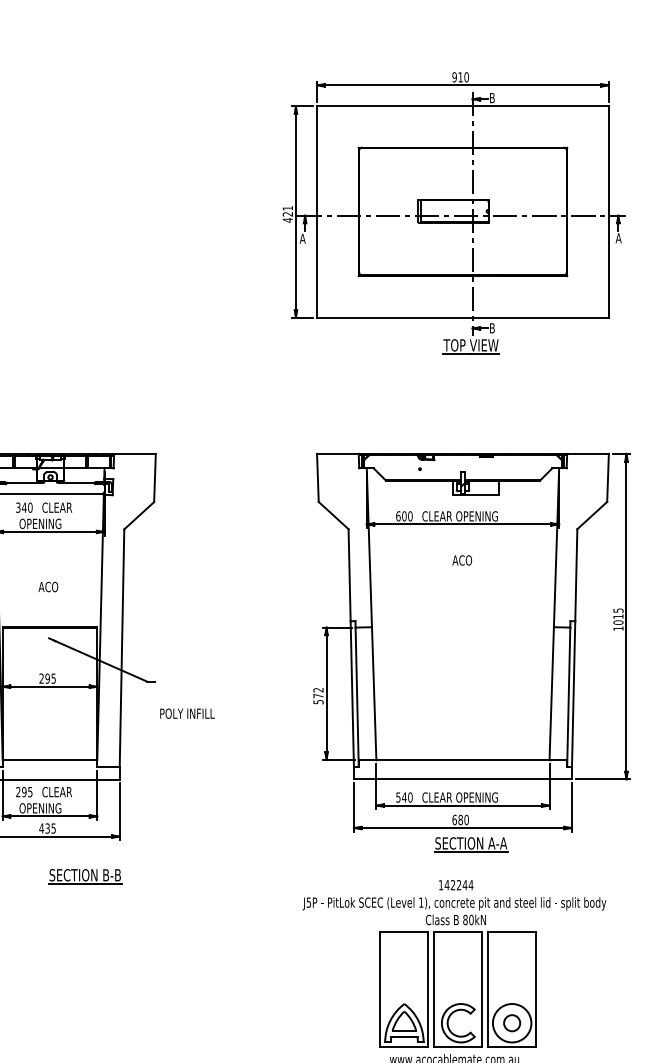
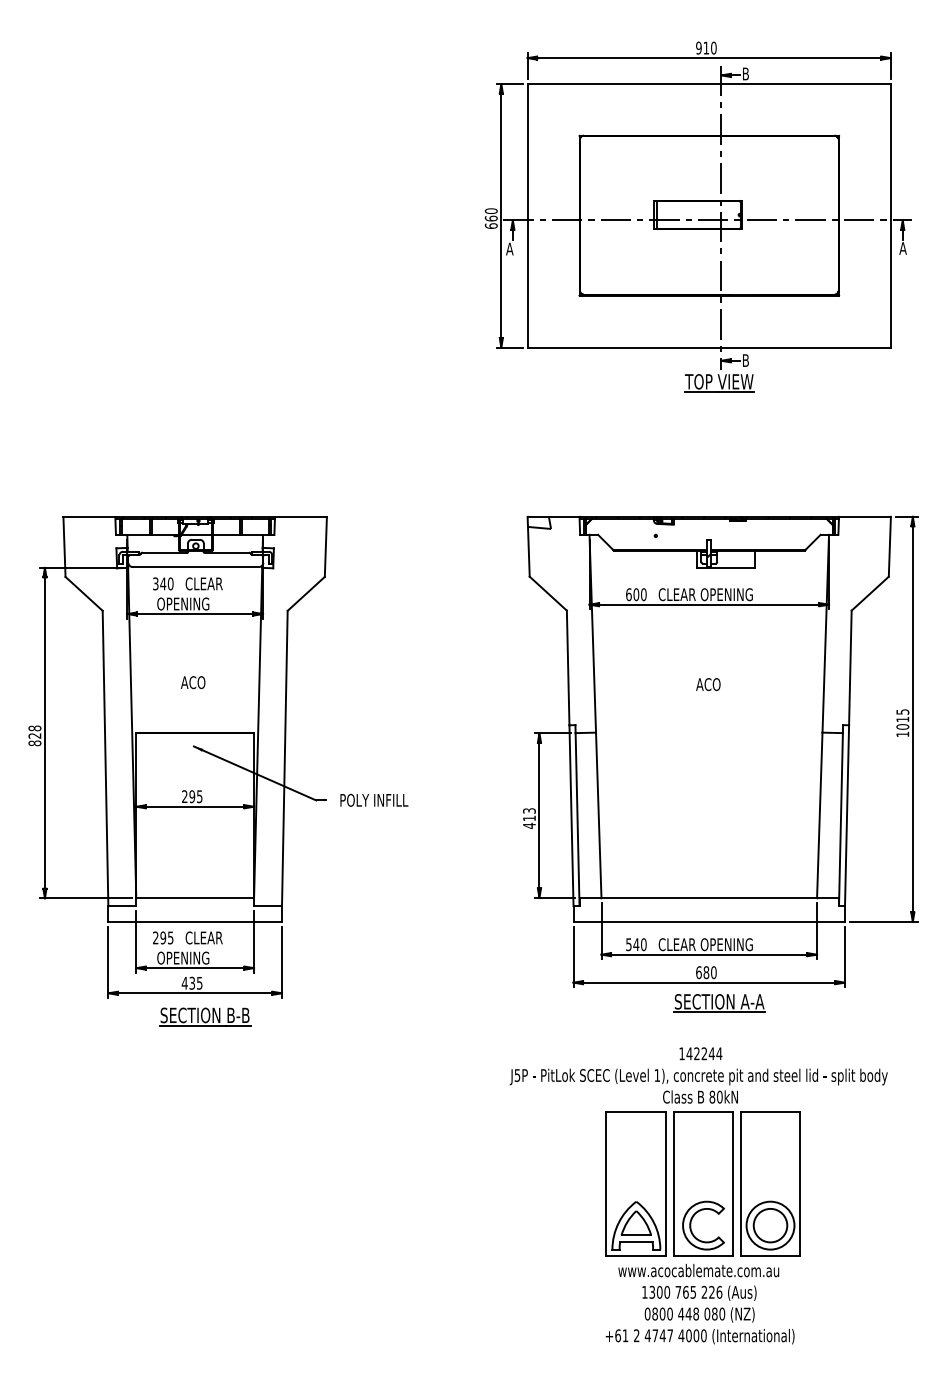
text: (287, 214) -> (490, 218), 421 -> 660
hatch: (326, 458) -> (539, 522), added
text: (462, 560) -> (708, 684), moved
text: (318, 696) -> (529, 818), 572 -> 413
text: (187, 713) -> (374, 799), moved
part: (85, 876) -> (205, 1016), moved
circle: (512, 1023) -> (770, 1225), size x1.67

